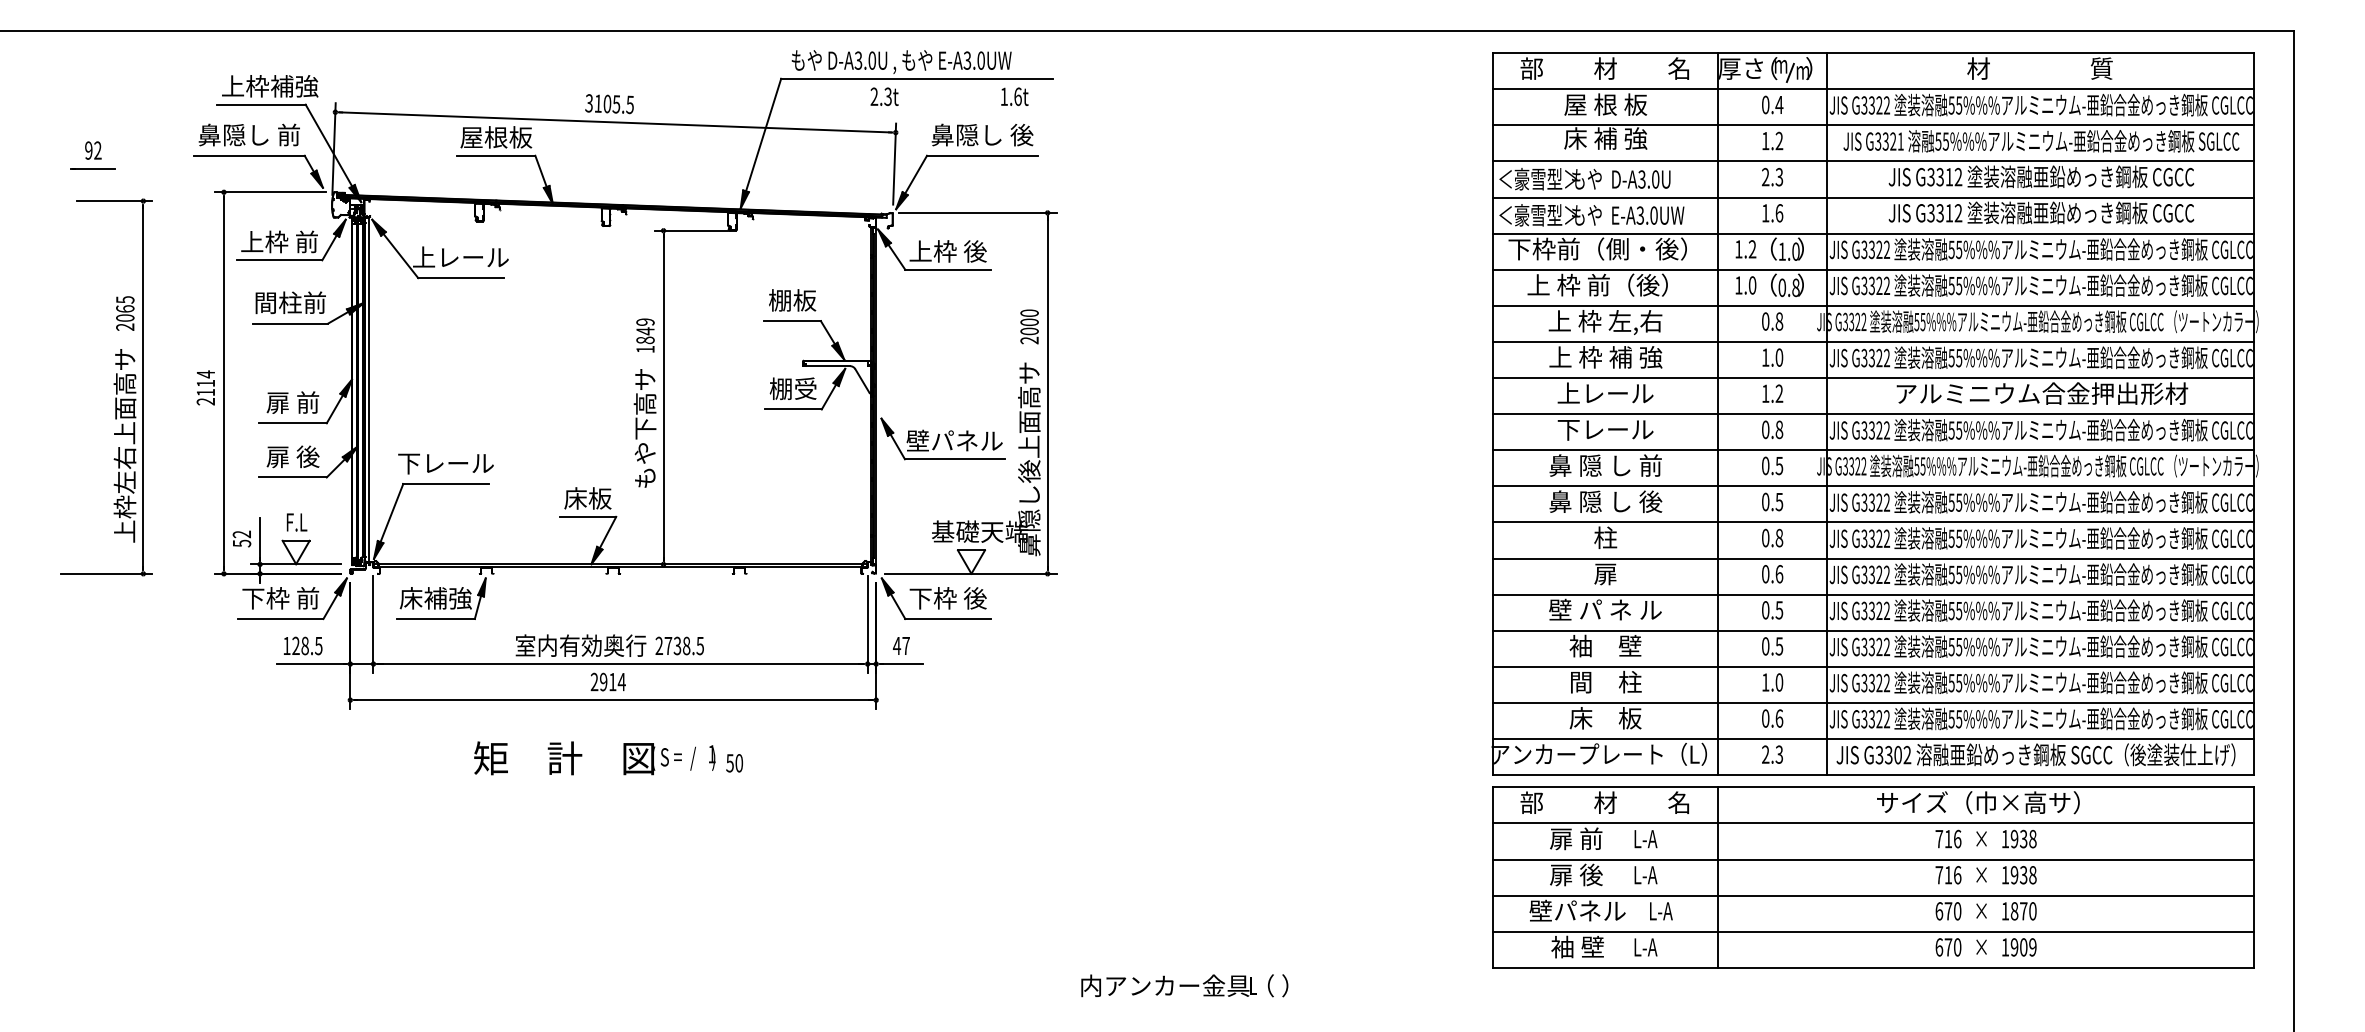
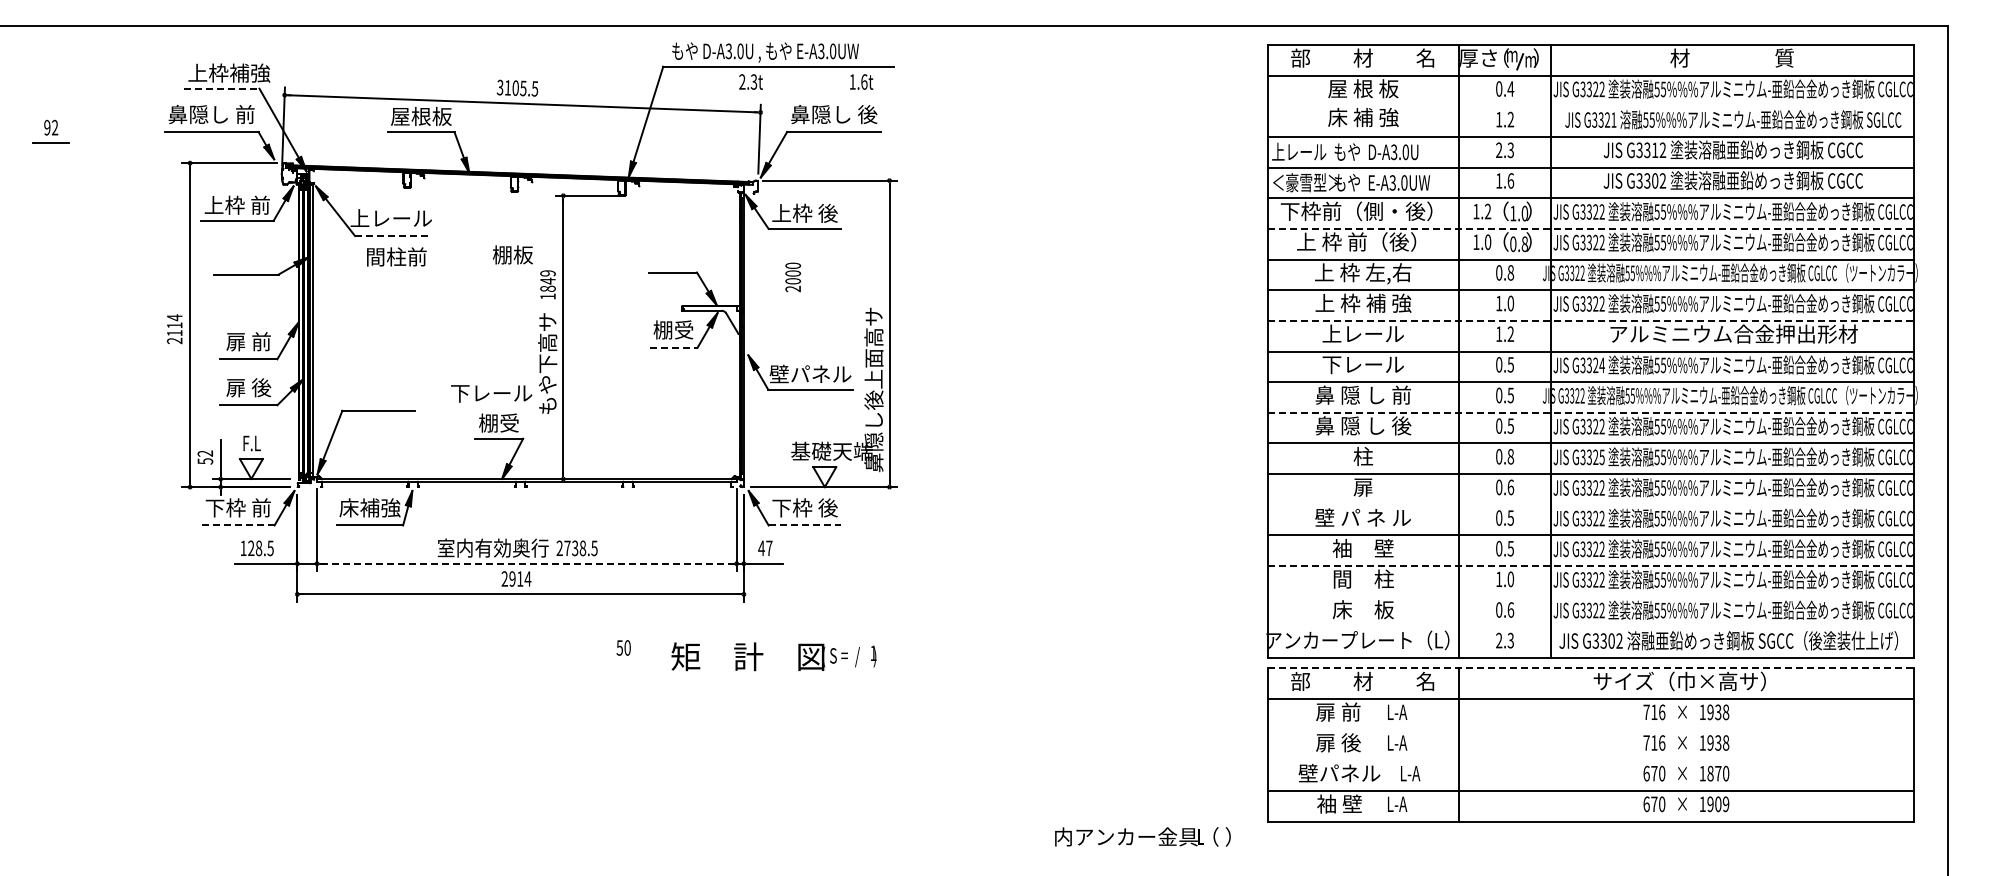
line: (260, 104) -> (221, 88), solid -> dashed
line: (1873, 125) -> (1590, 106), removed
part: (92, 155) -> (50, 131), moved
text: (1537, 178) -> (1305, 151), ＜豪雪型＞ -> 上レール
text: (1949, 212) -> (1655, 180), G3312 -> G3302
line: (1874, 269) -> (1591, 228), solid -> dashed
line: (461, 278) -> (391, 236), solid -> dashed
text: (792, 299) -> (512, 254), moved
text: (290, 302) -> (396, 256), moved
text: (1028, 326) -> (792, 277), moved
line: (1874, 377) -> (1591, 320), solid -> dashed
part: (113, 384) -> (96, 326), removed
line: (794, 409) -> (674, 347), solid -> dashed
text: (1779, 429) -> (1510, 364), 0.8 -> 0.5
text: (1886, 429) -> (1601, 364), G3322 -> G3324
text: (445, 463) -> (491, 393), moved
line: (1874, 485) -> (1591, 412), solid -> dashed
text: (588, 497) -> (499, 422), 床板 -> 棚受
text: (1886, 538) -> (1601, 457), G3322 -> G3325
line: (1873, 594) -> (1590, 504), removed
line: (280, 619) -> (238, 525), solid -> dashed
line: (948, 619) -> (805, 525), solid -> dashed
line: (620, 663) -> (526, 563), solid -> dashed
line: (1874, 667) -> (1591, 566), solid -> dashed
line: (1873, 702) -> (1590, 596), removed
line: (1873, 739) -> (1590, 627), removed
text: (594, 758) -> (773, 656), moved
line: (1874, 787) -> (1591, 668), solid -> dashed
line: (1873, 859) -> (1590, 729), removed
line: (1873, 895) -> (1590, 760), removed
text: (1184, 985) -> (1142, 836), moved

